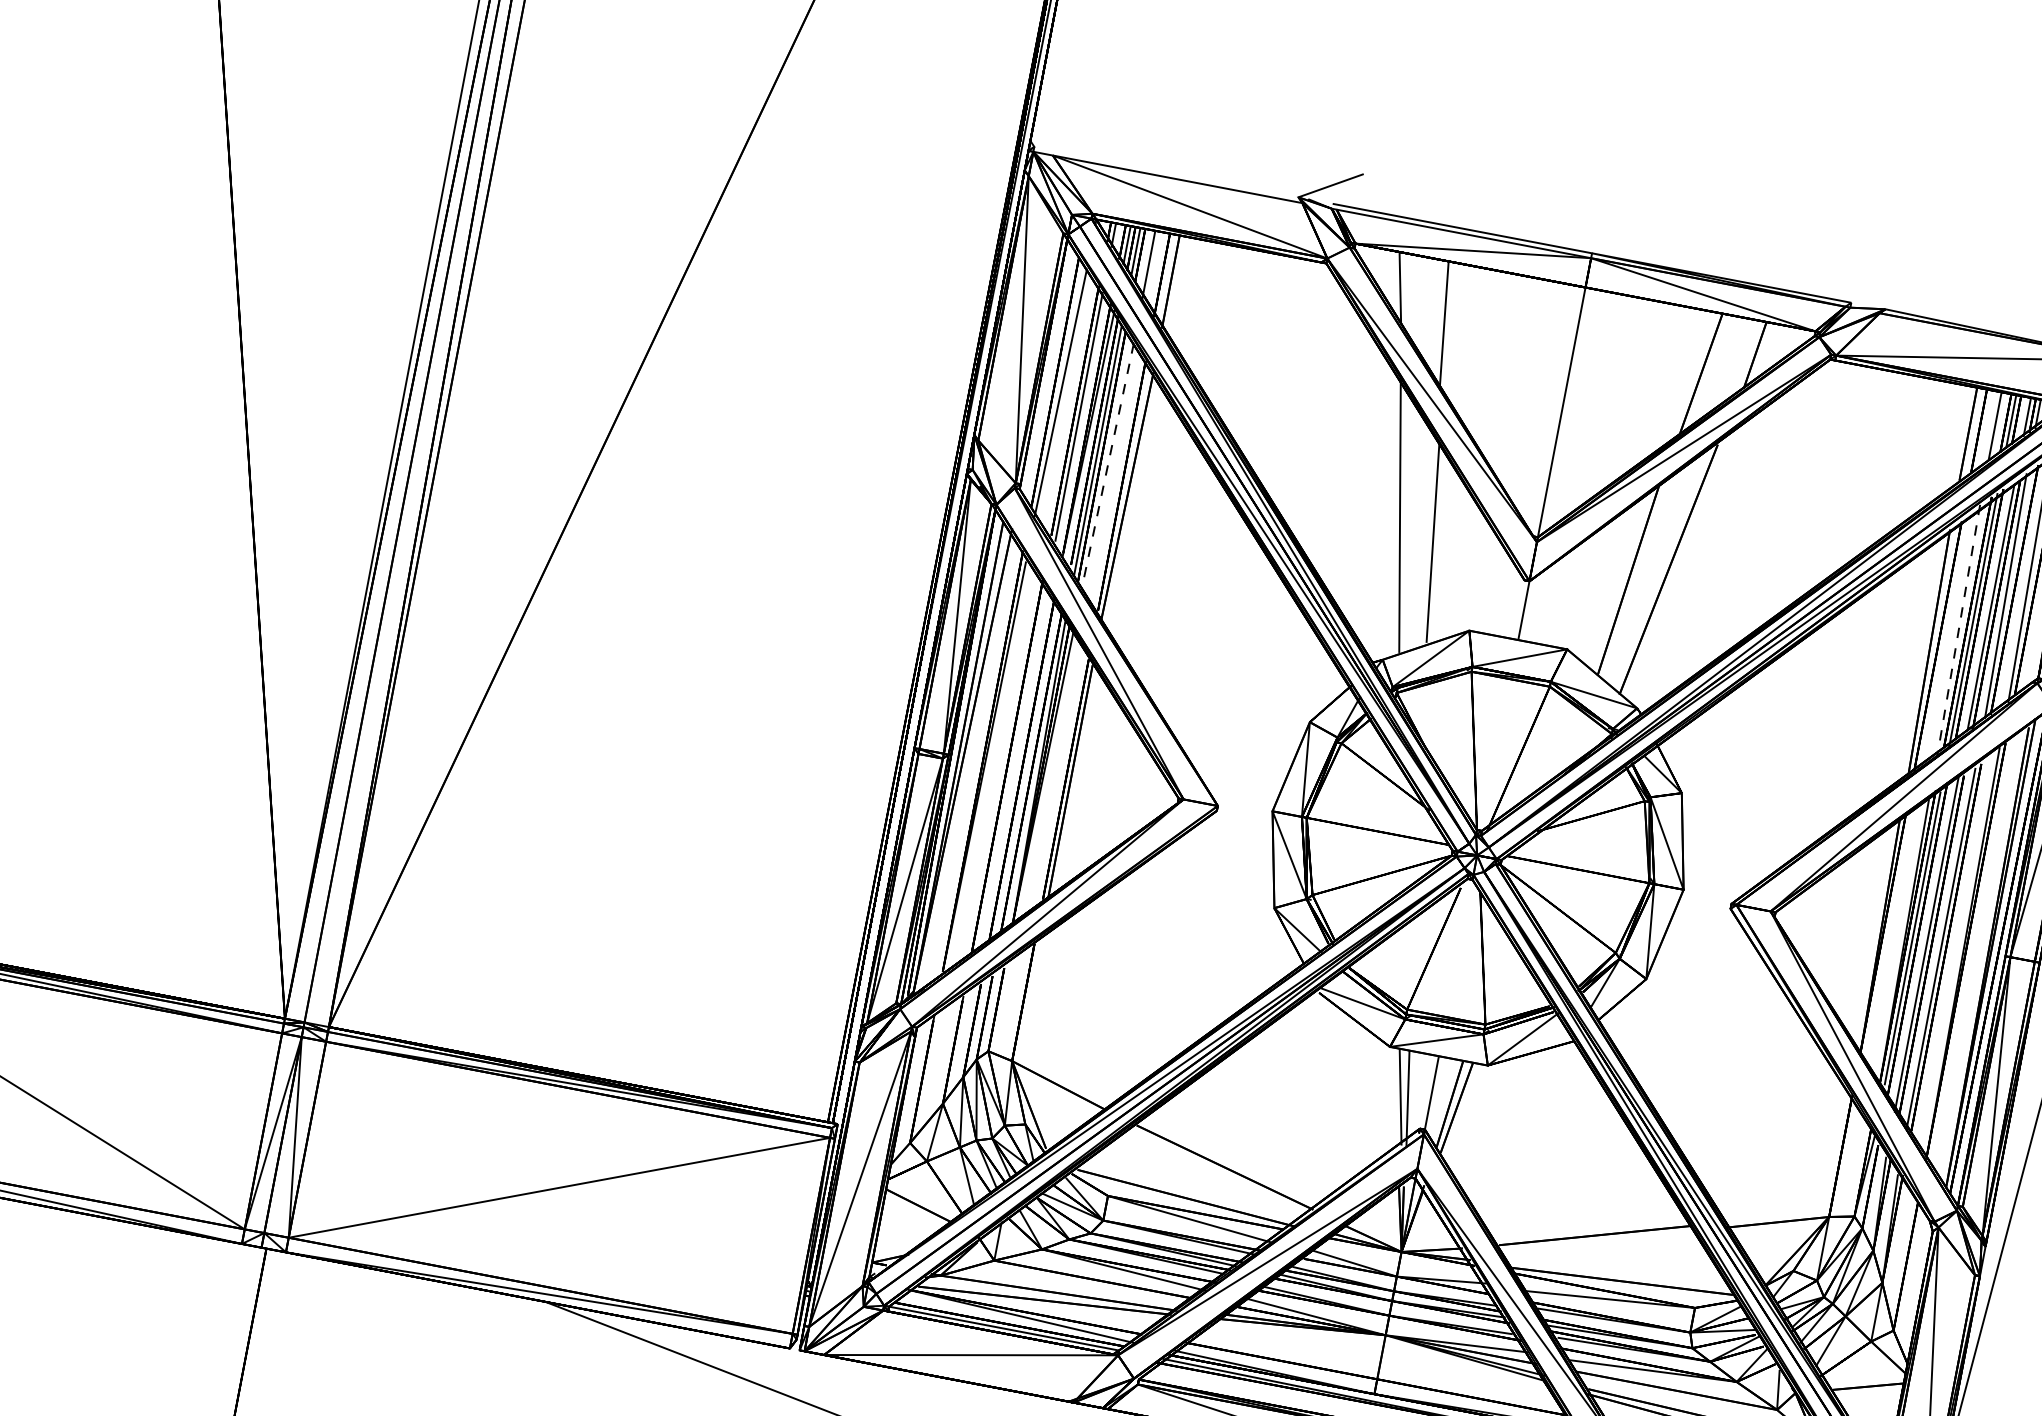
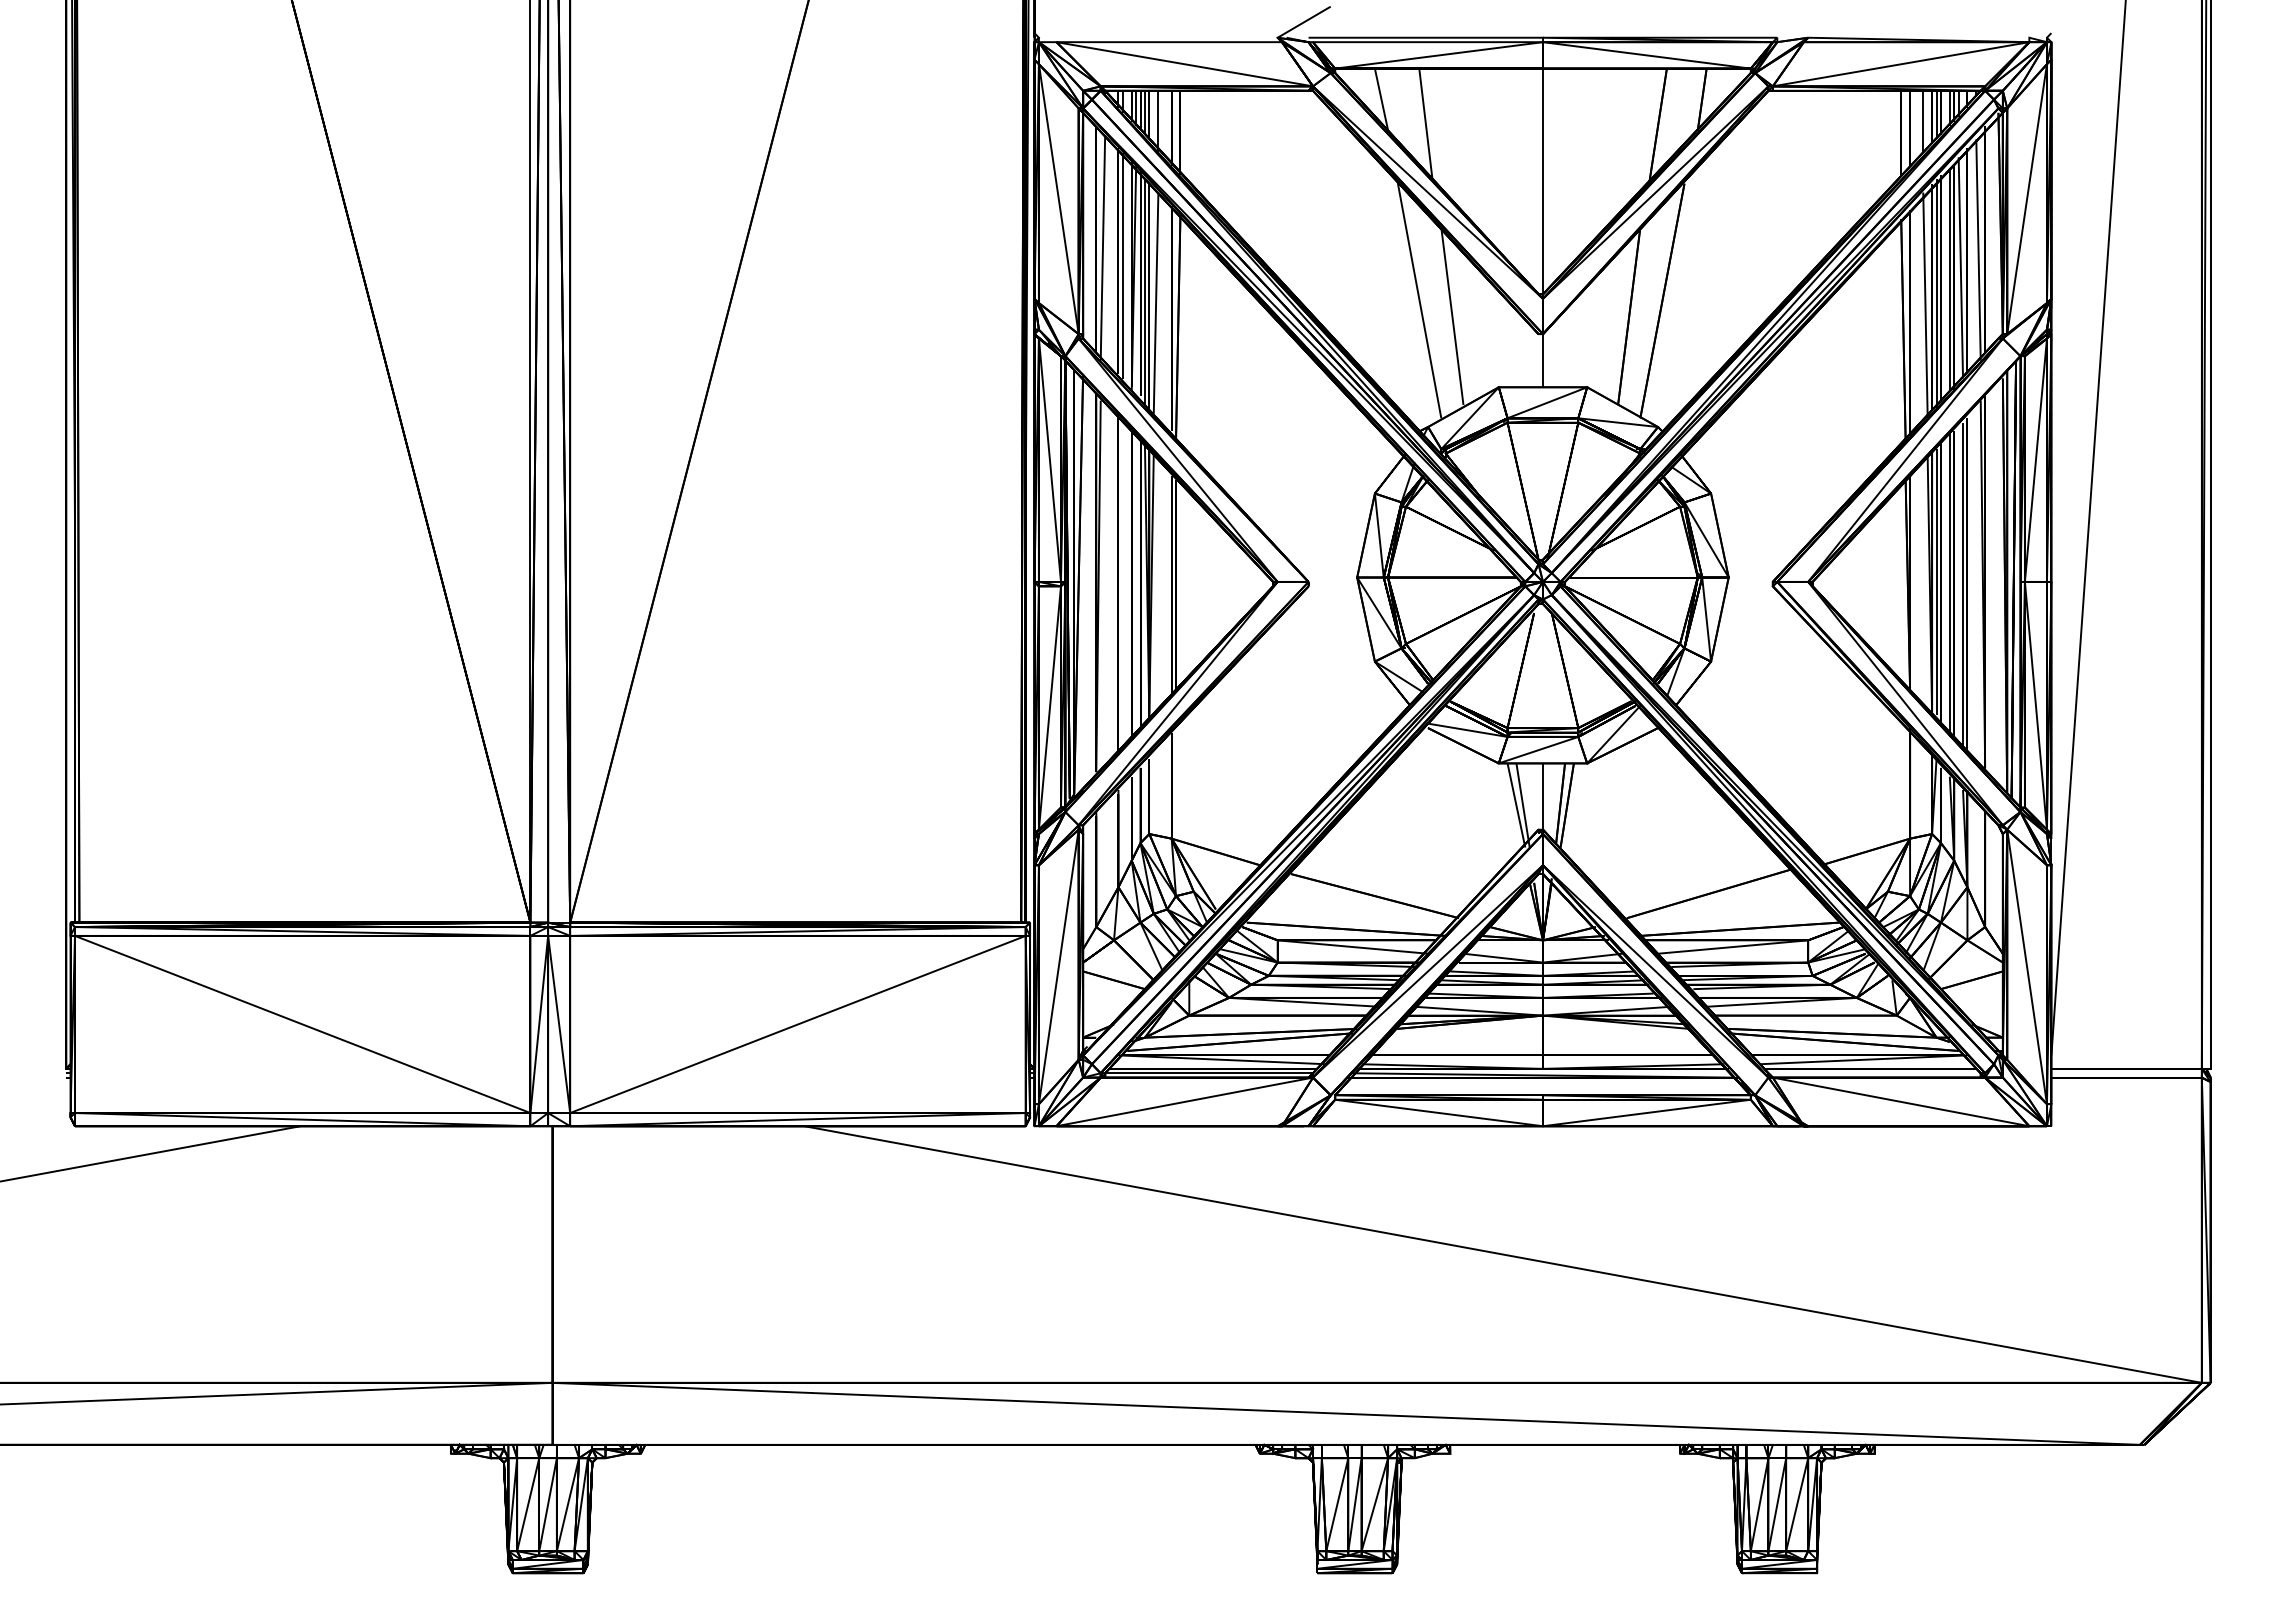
line: (1108, 465) -> (1156, 303), dashed -> solid
line: (1958, 630) -> (1925, 305), dashed -> solid

